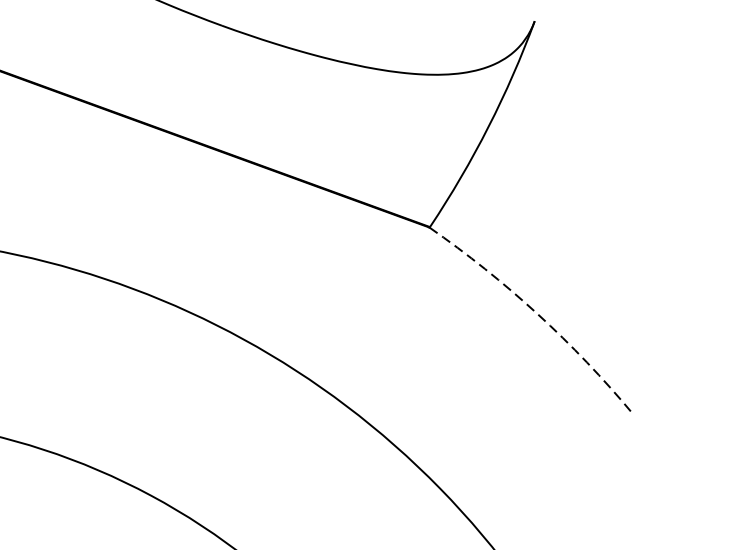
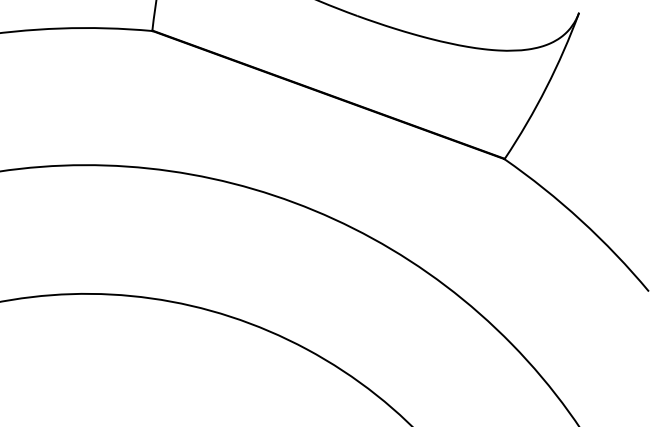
arc: (538, 314) -> (581, 220), dashed -> solid

